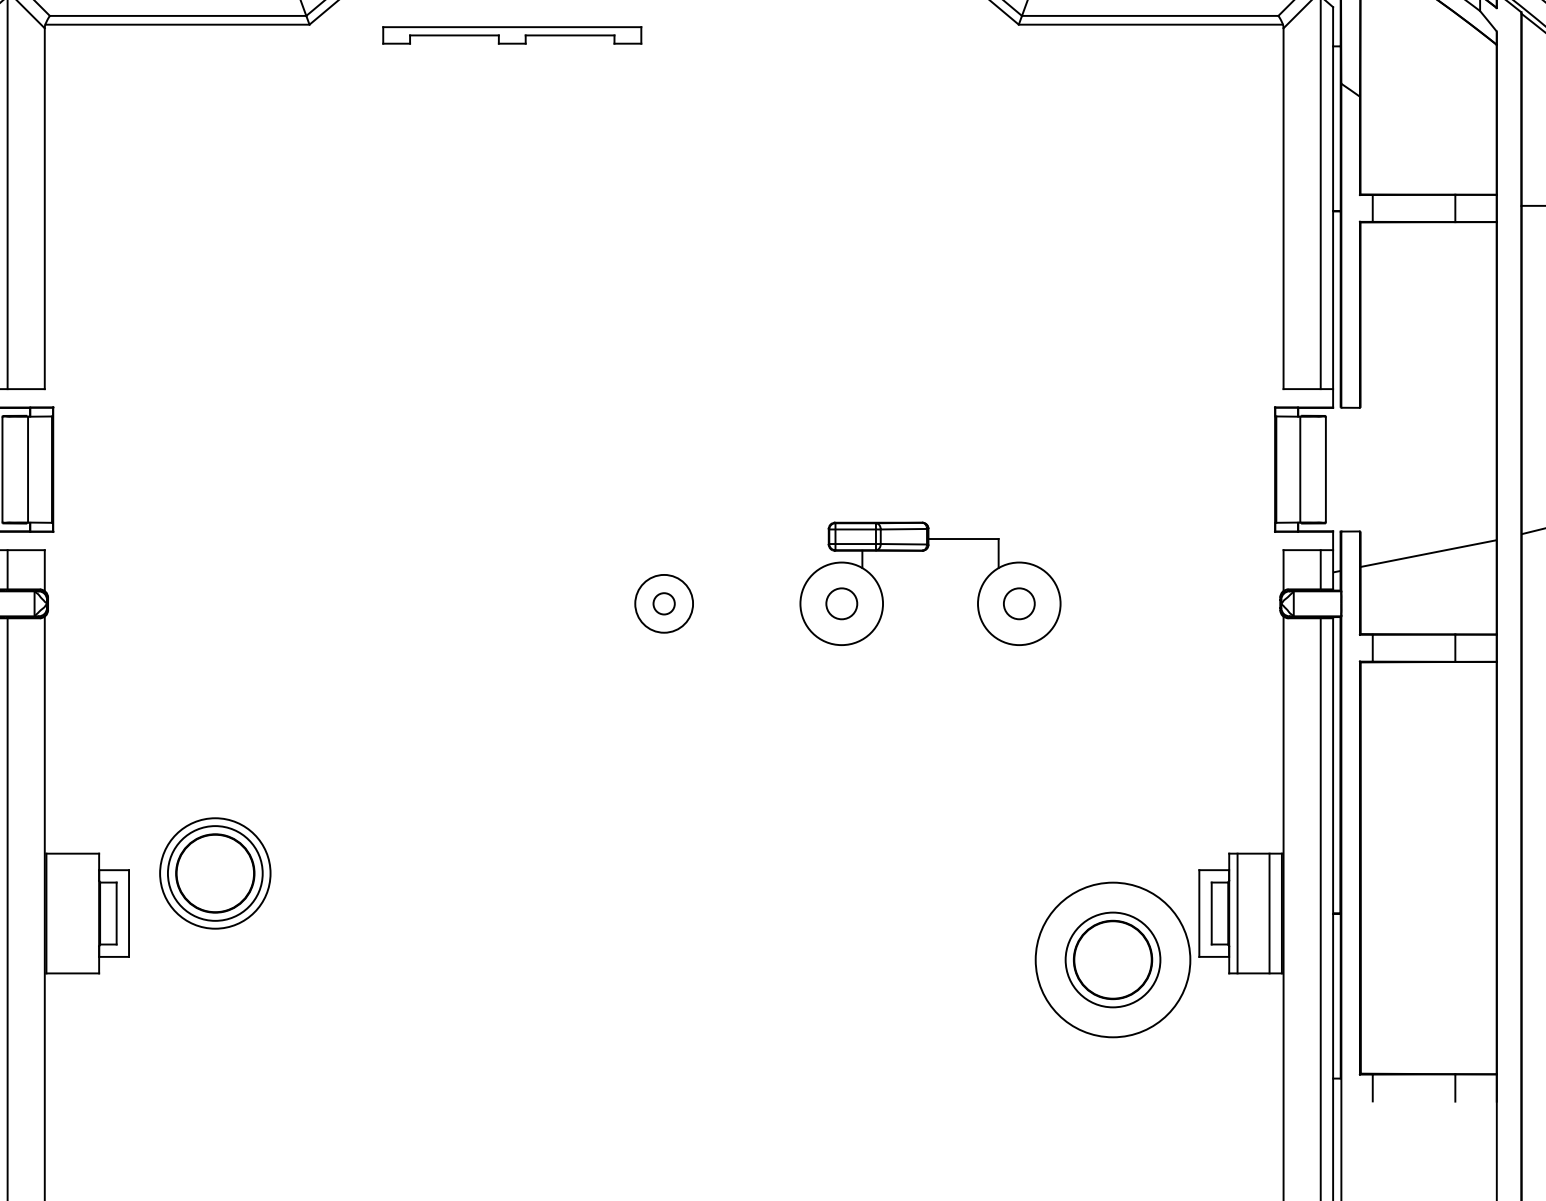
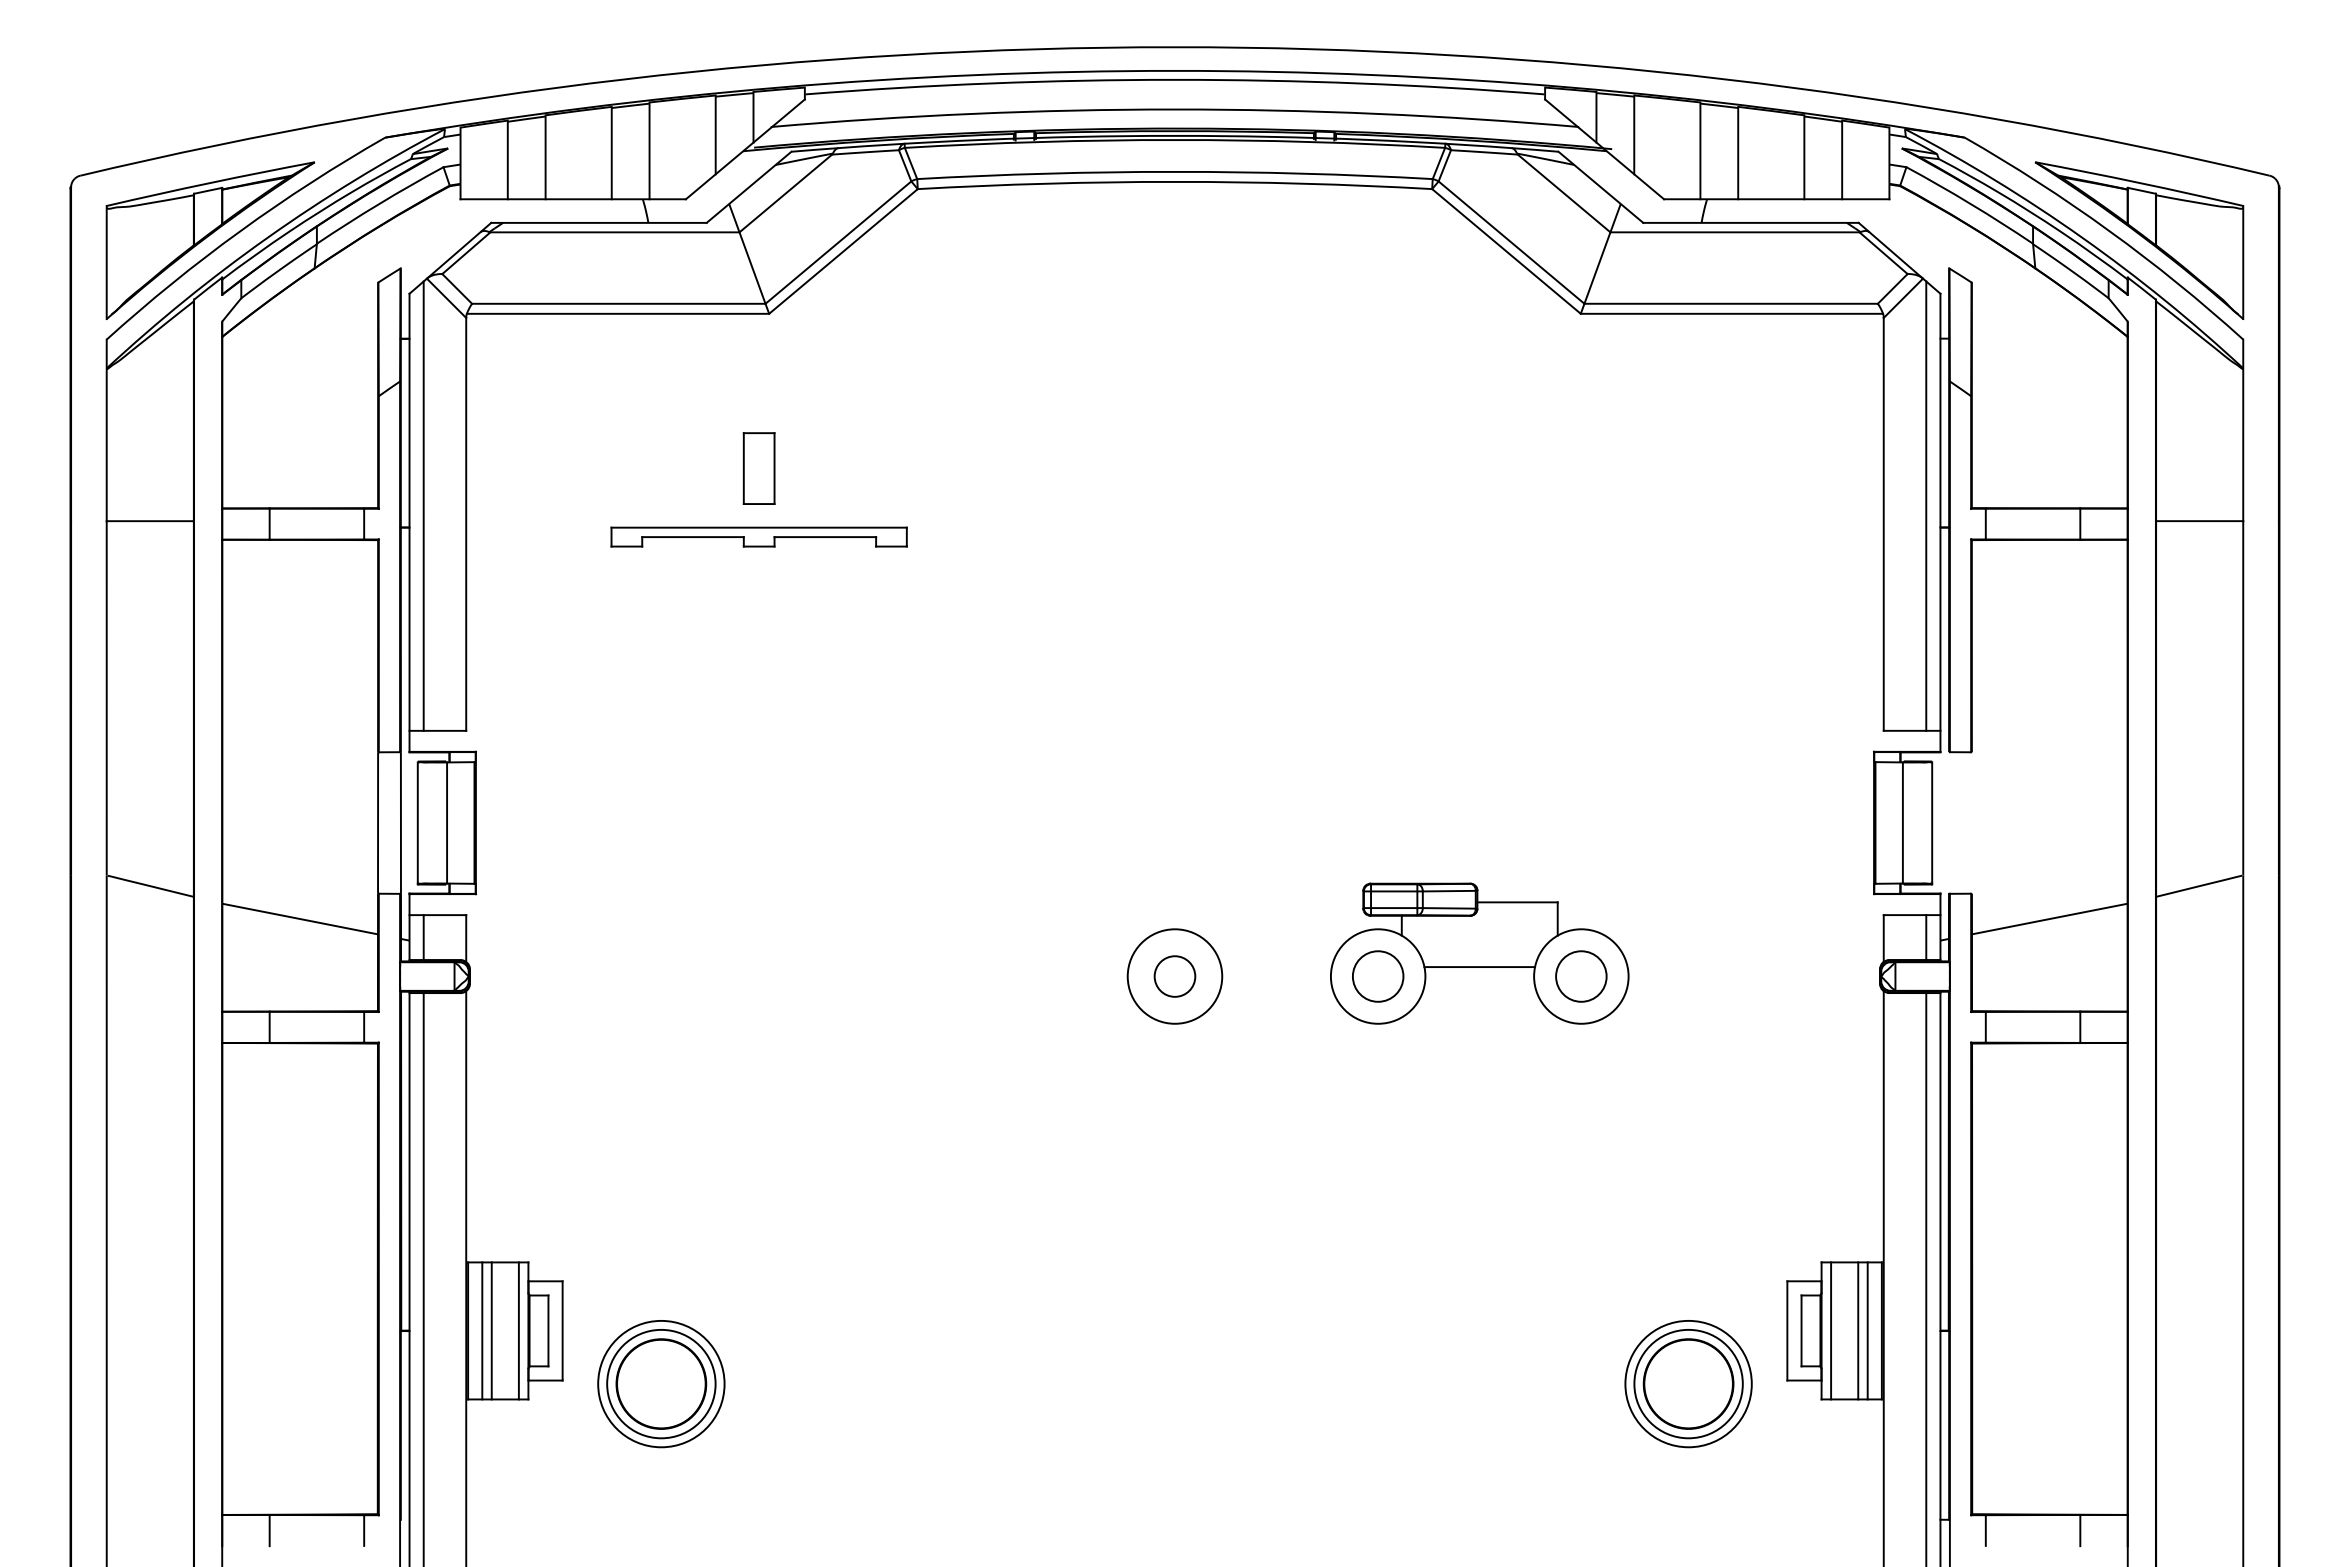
part: (511, 34) -> (758, 536), moved
part: (300, 159) -> (758, 468), added
line: (930, 595) -> (1479, 967), added
circle: (663, 603) -> (1174, 976), size x1.43
circle: (663, 603) -> (1174, 976), size x1.67
circle: (842, 603) -> (1378, 976), size x1.43
circle: (1019, 603) -> (1581, 976), size x1.43
part: (215, 873) -> (661, 1384), moved
line: (59, 913) -> (482, 1330), added
line: (66, 913) -> (491, 1330), added
line: (90, 913) -> (518, 1330), added
line: (1261, 913) -> (1858, 1330), added
circle: (1112, 959) -> (1688, 1383), size x0.71

